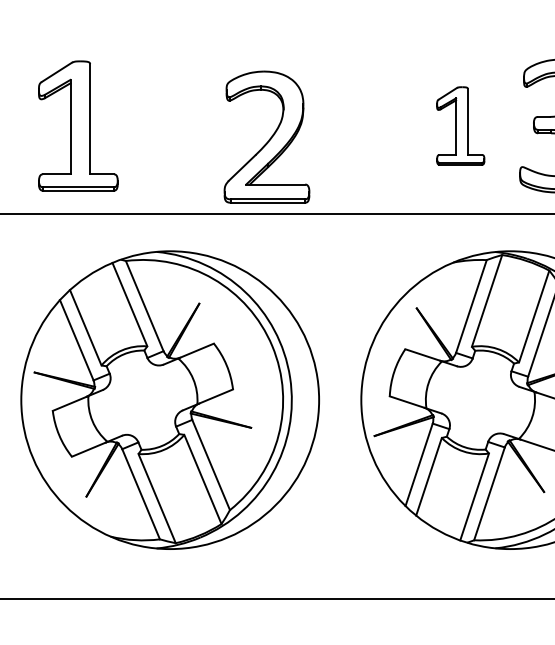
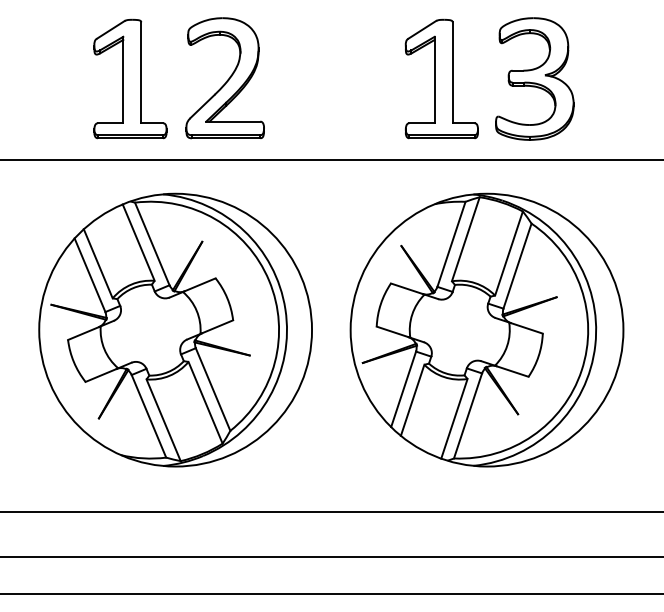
part: (78, 125) -> (130, 78), moved
part: (460, 125) -> (441, 78), size x1.67
part: (266, 137) -> (224, 78), moved

